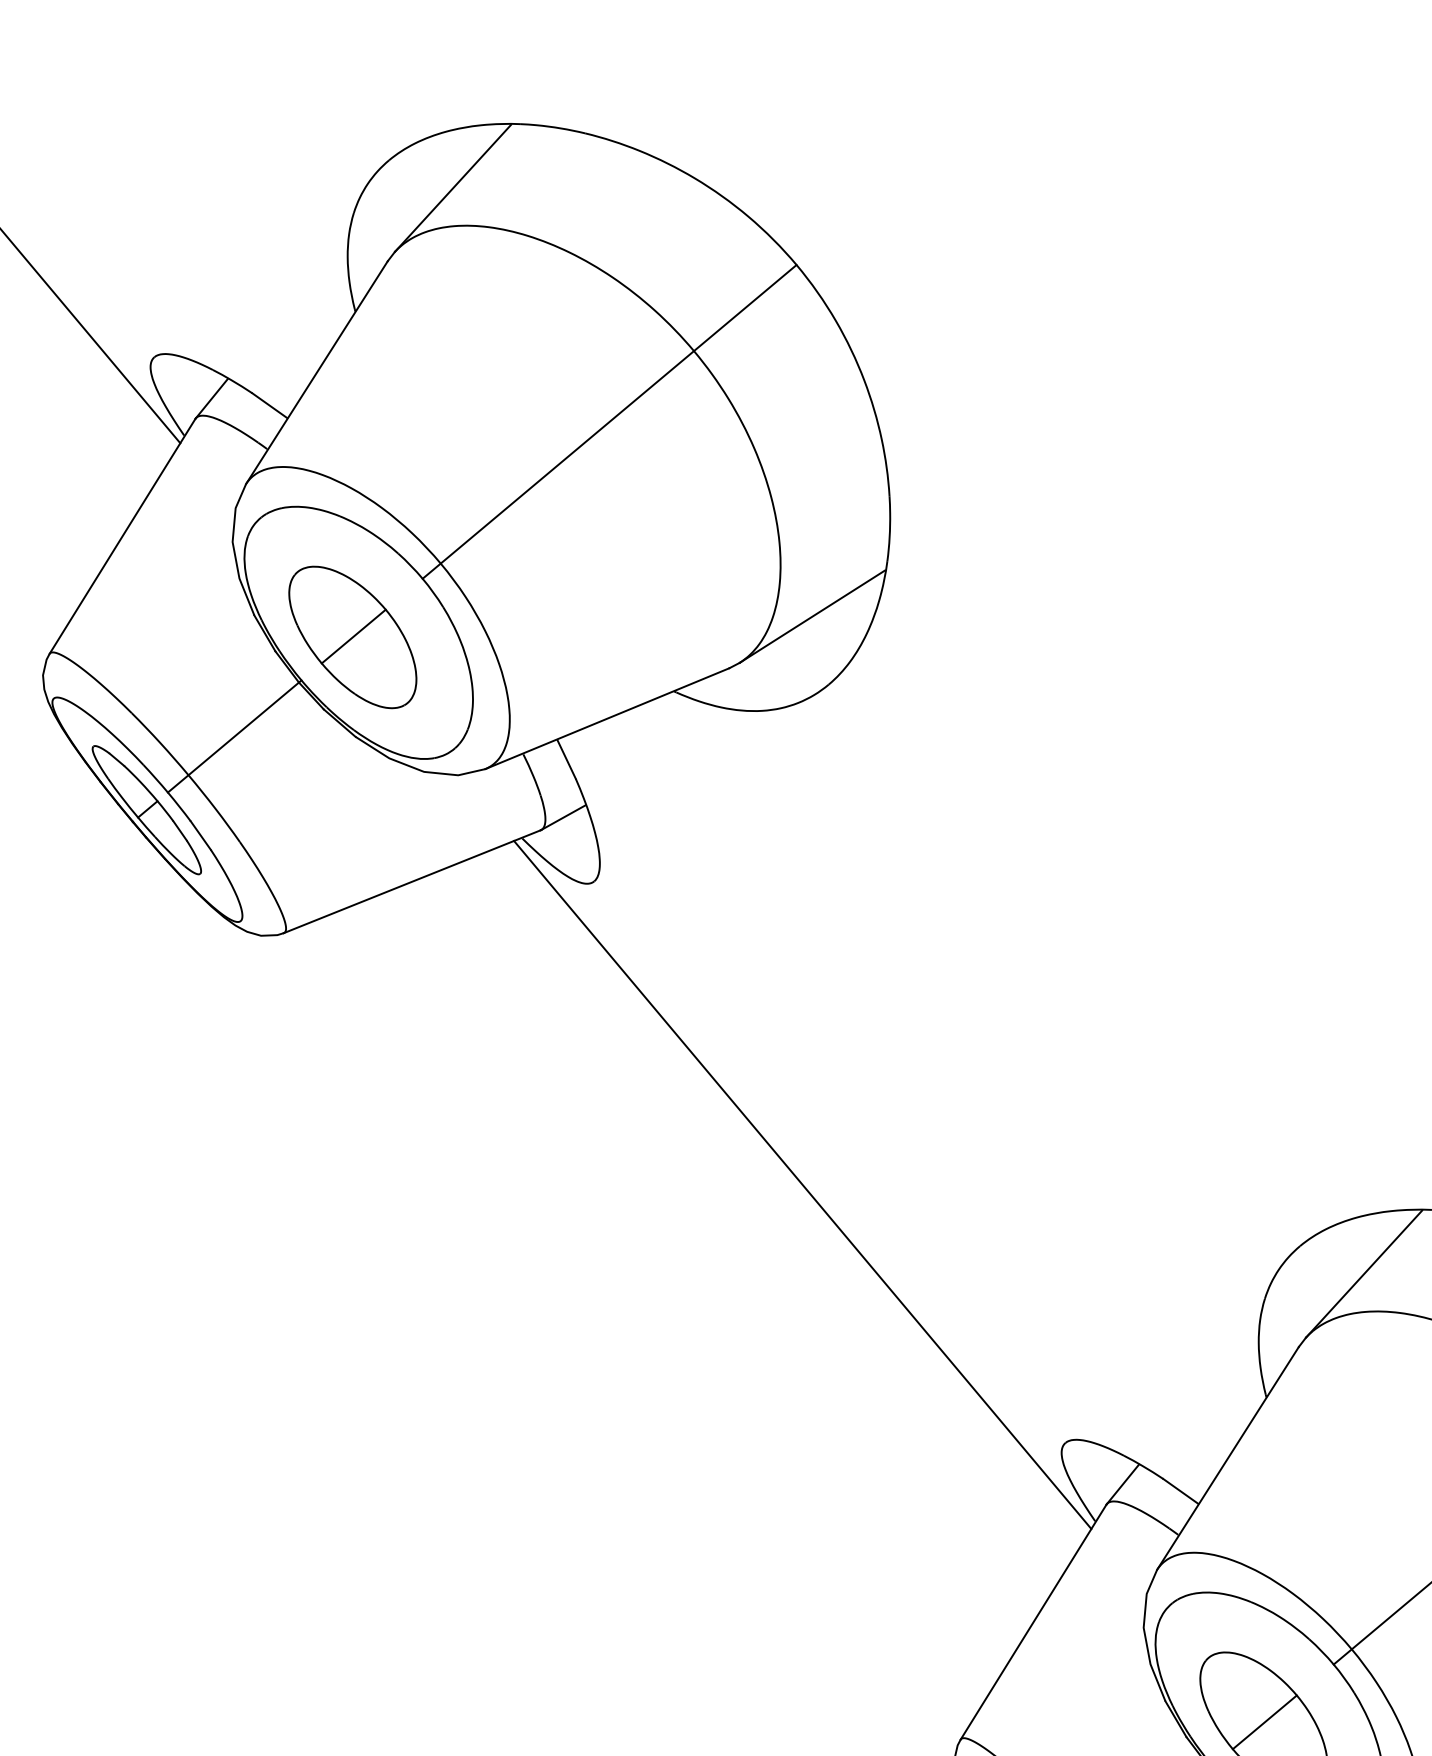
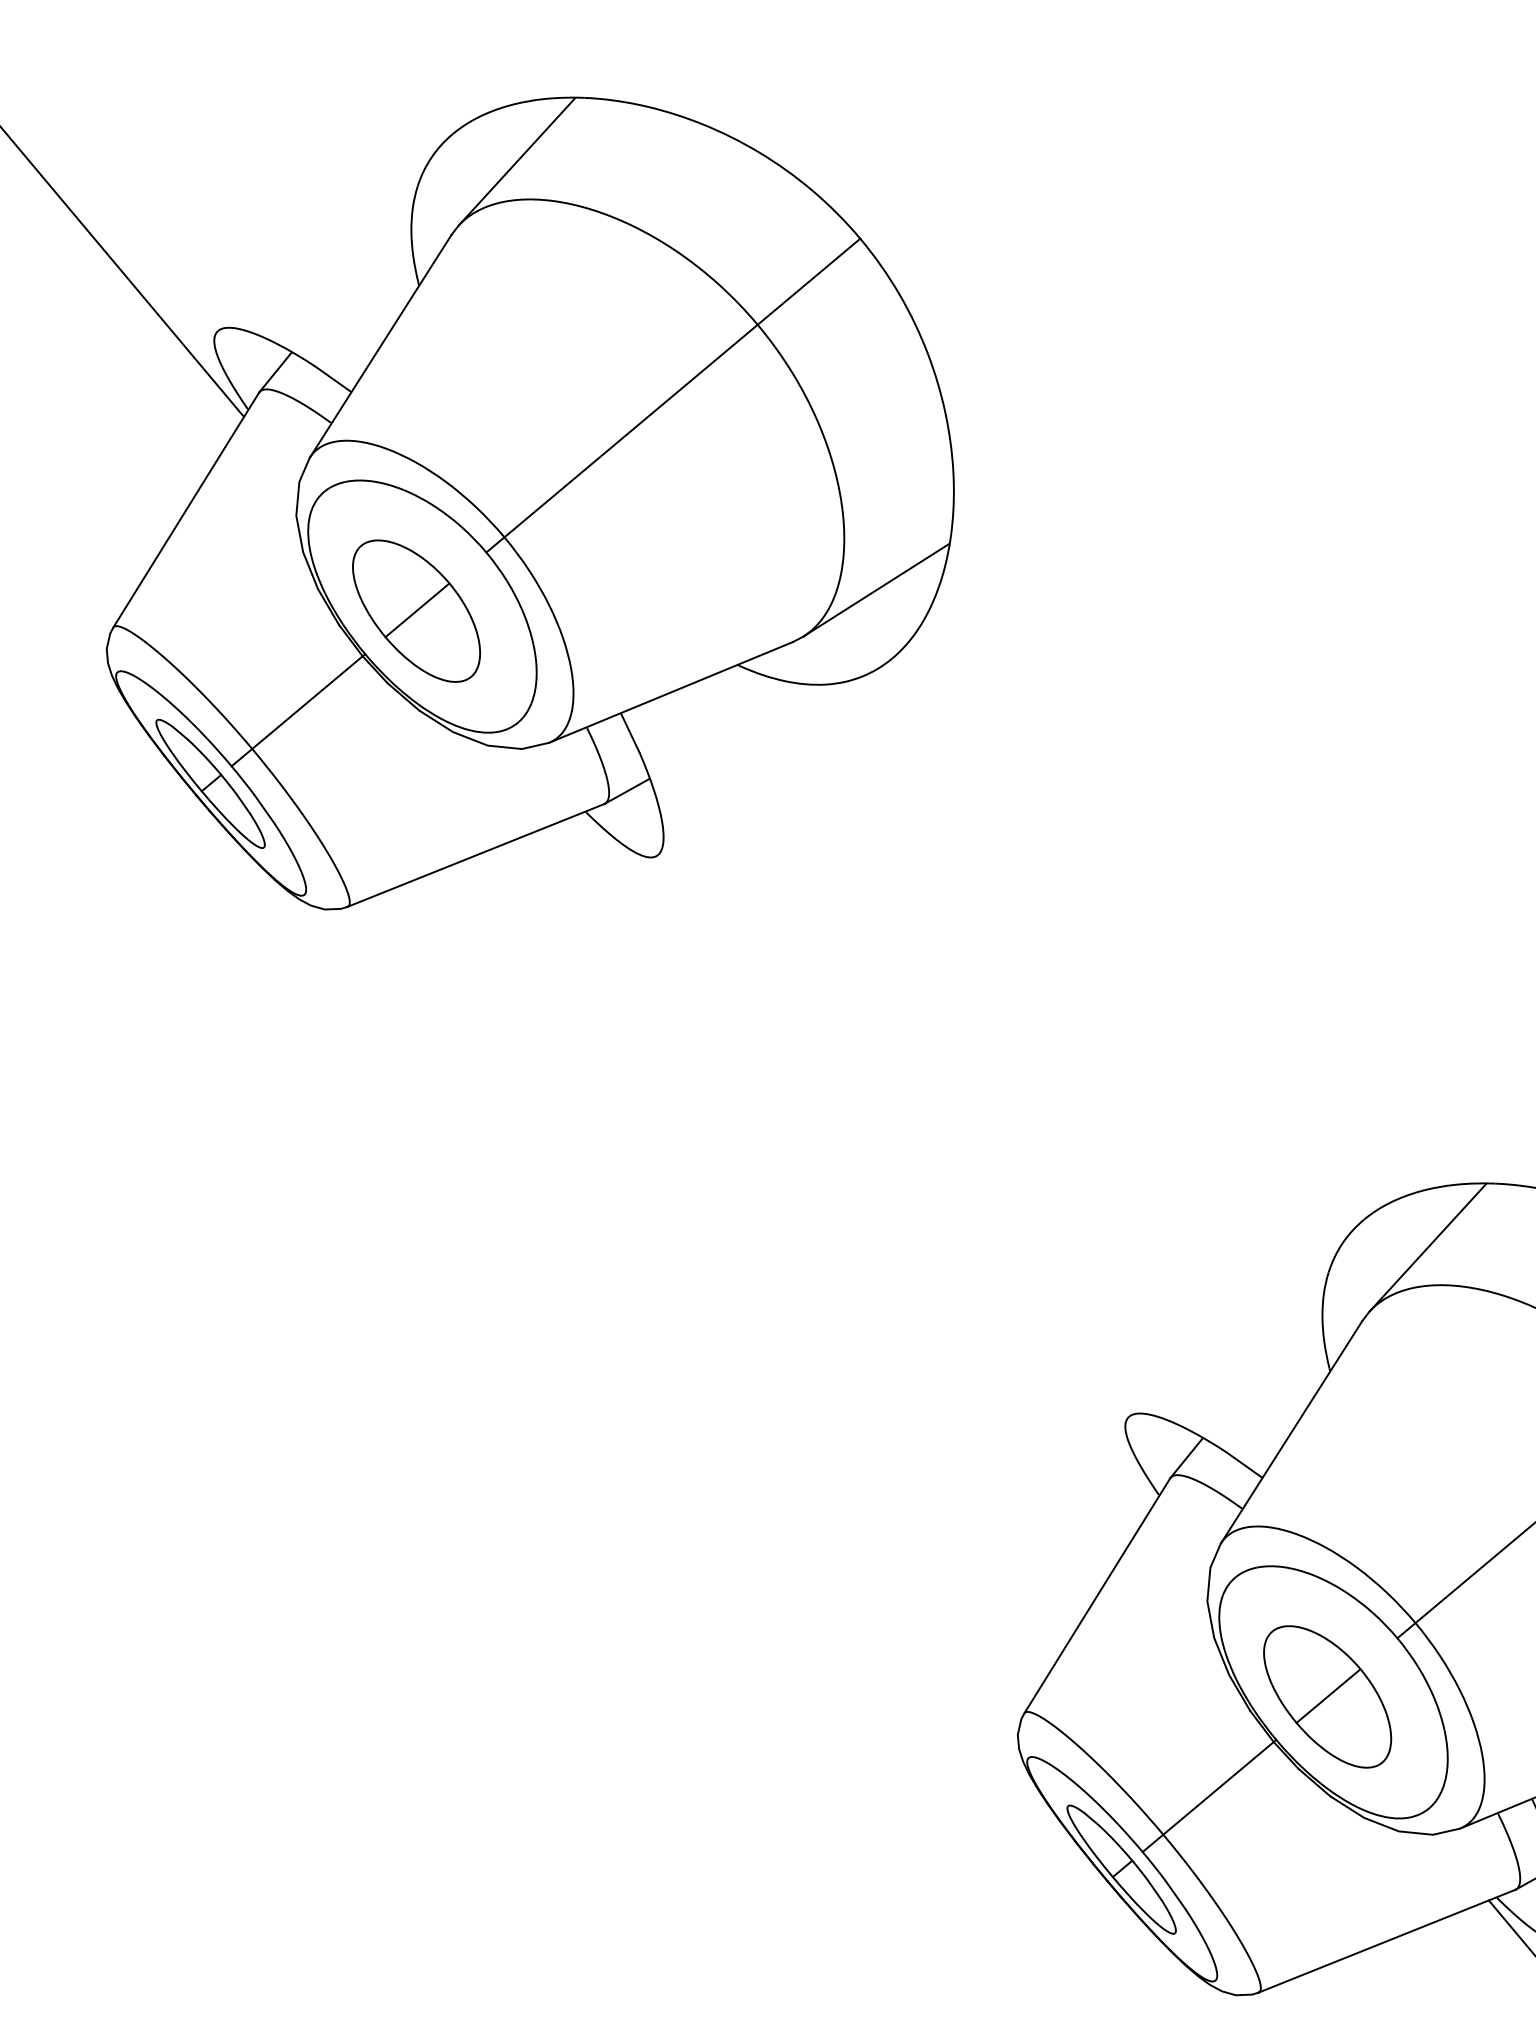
line: (802, 1184) -> (866, 1158), removed

